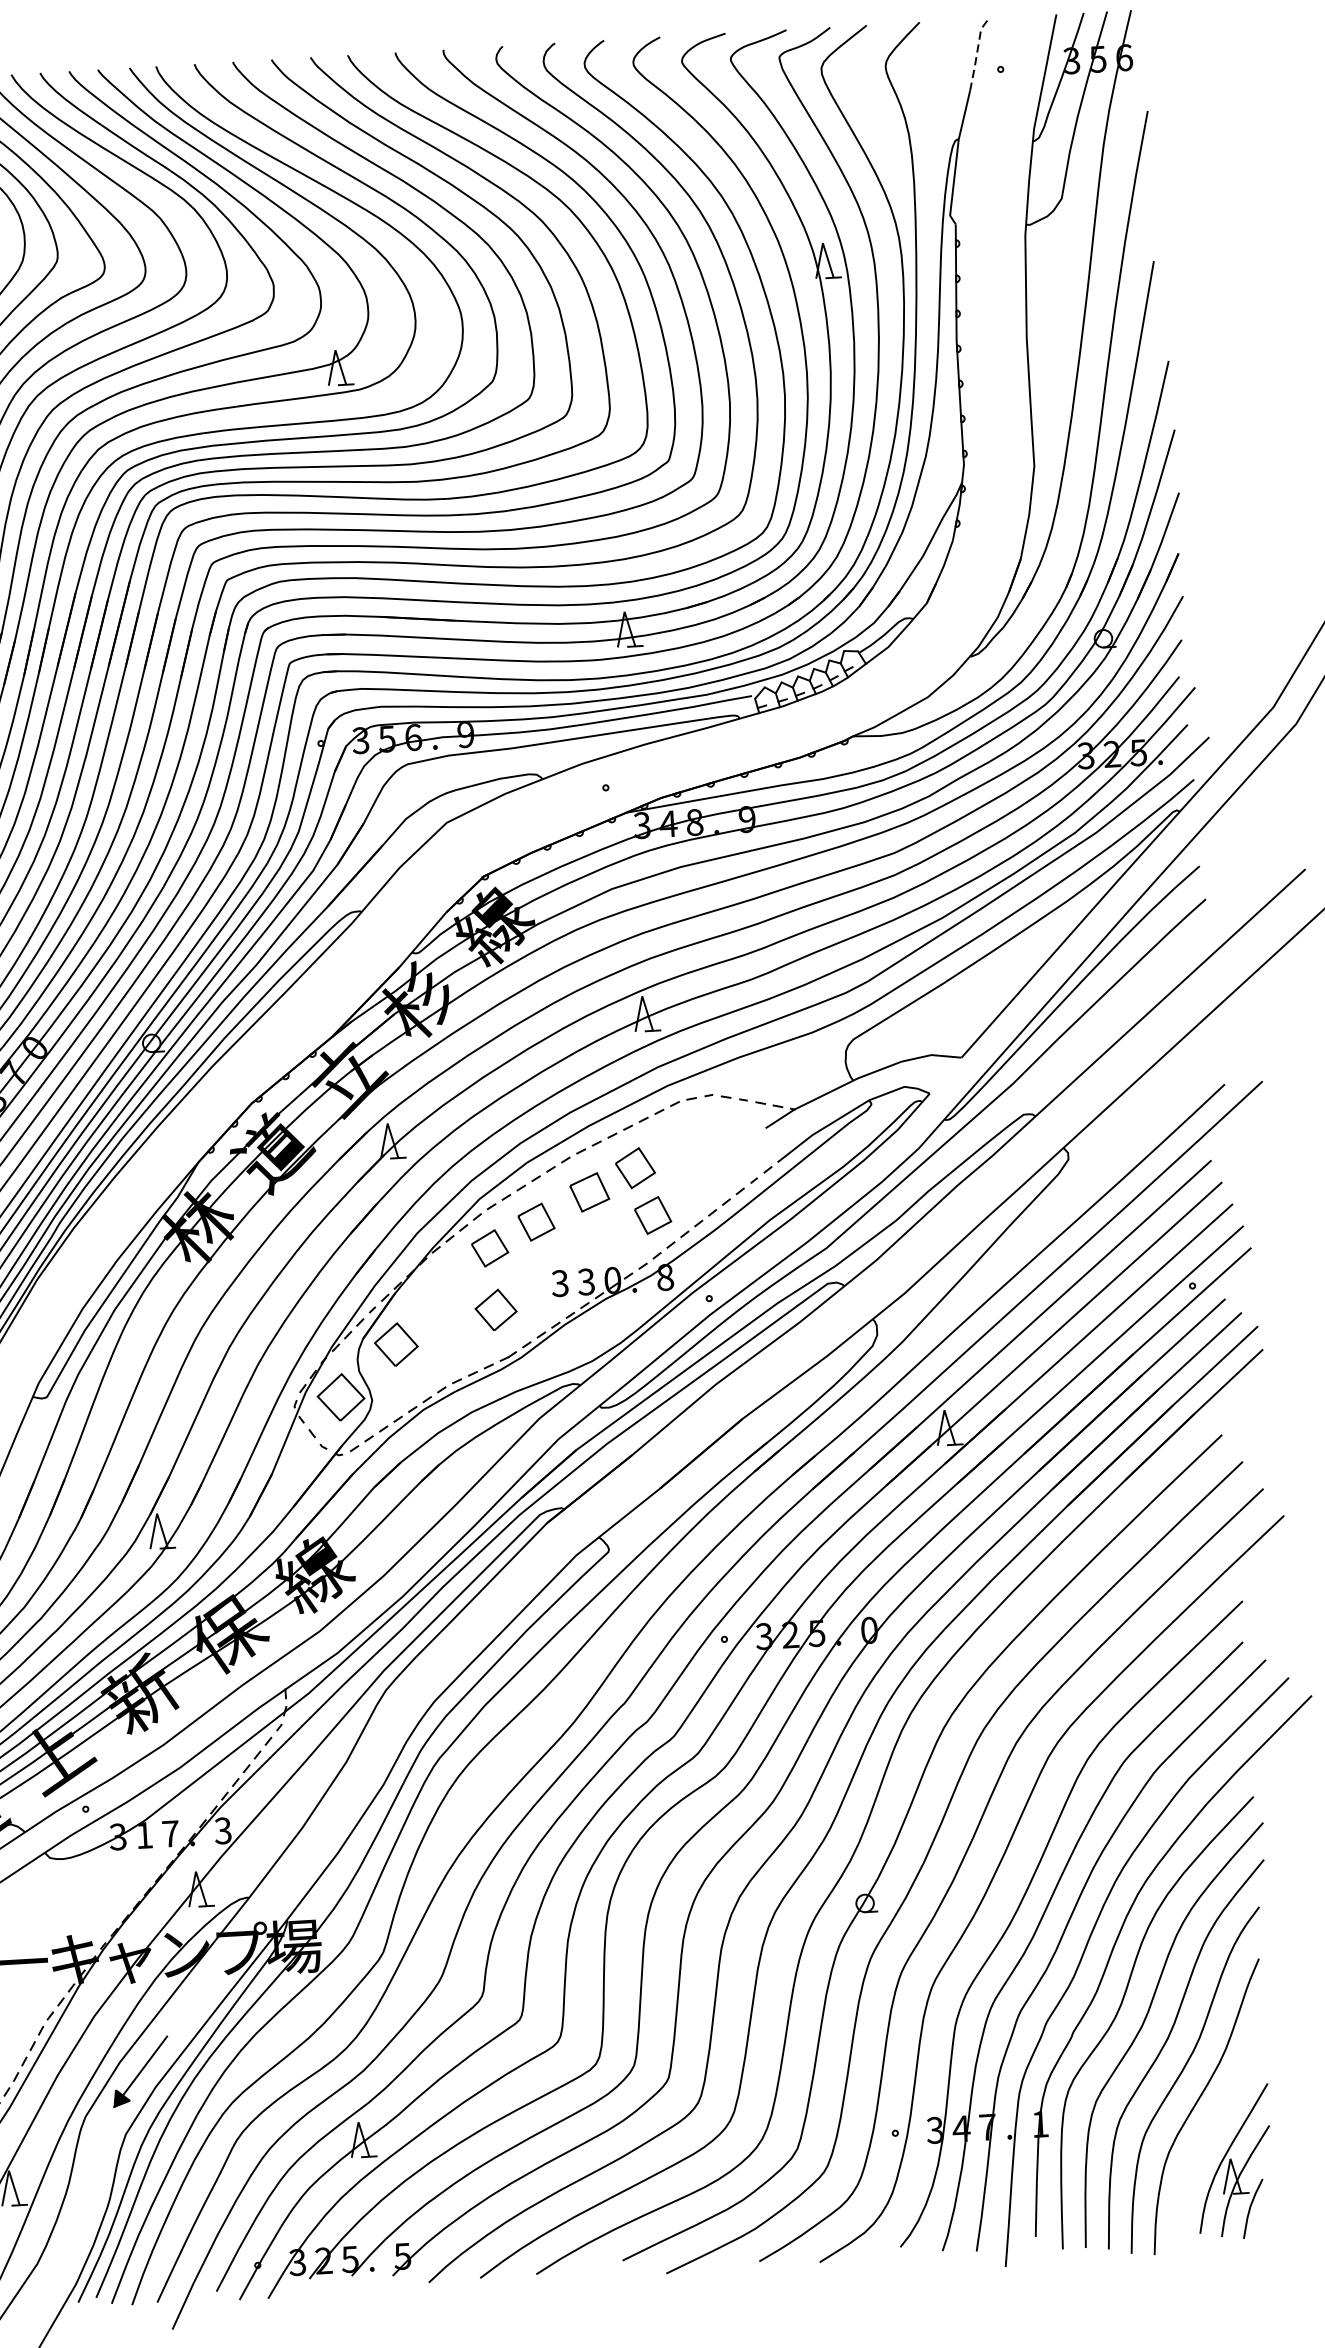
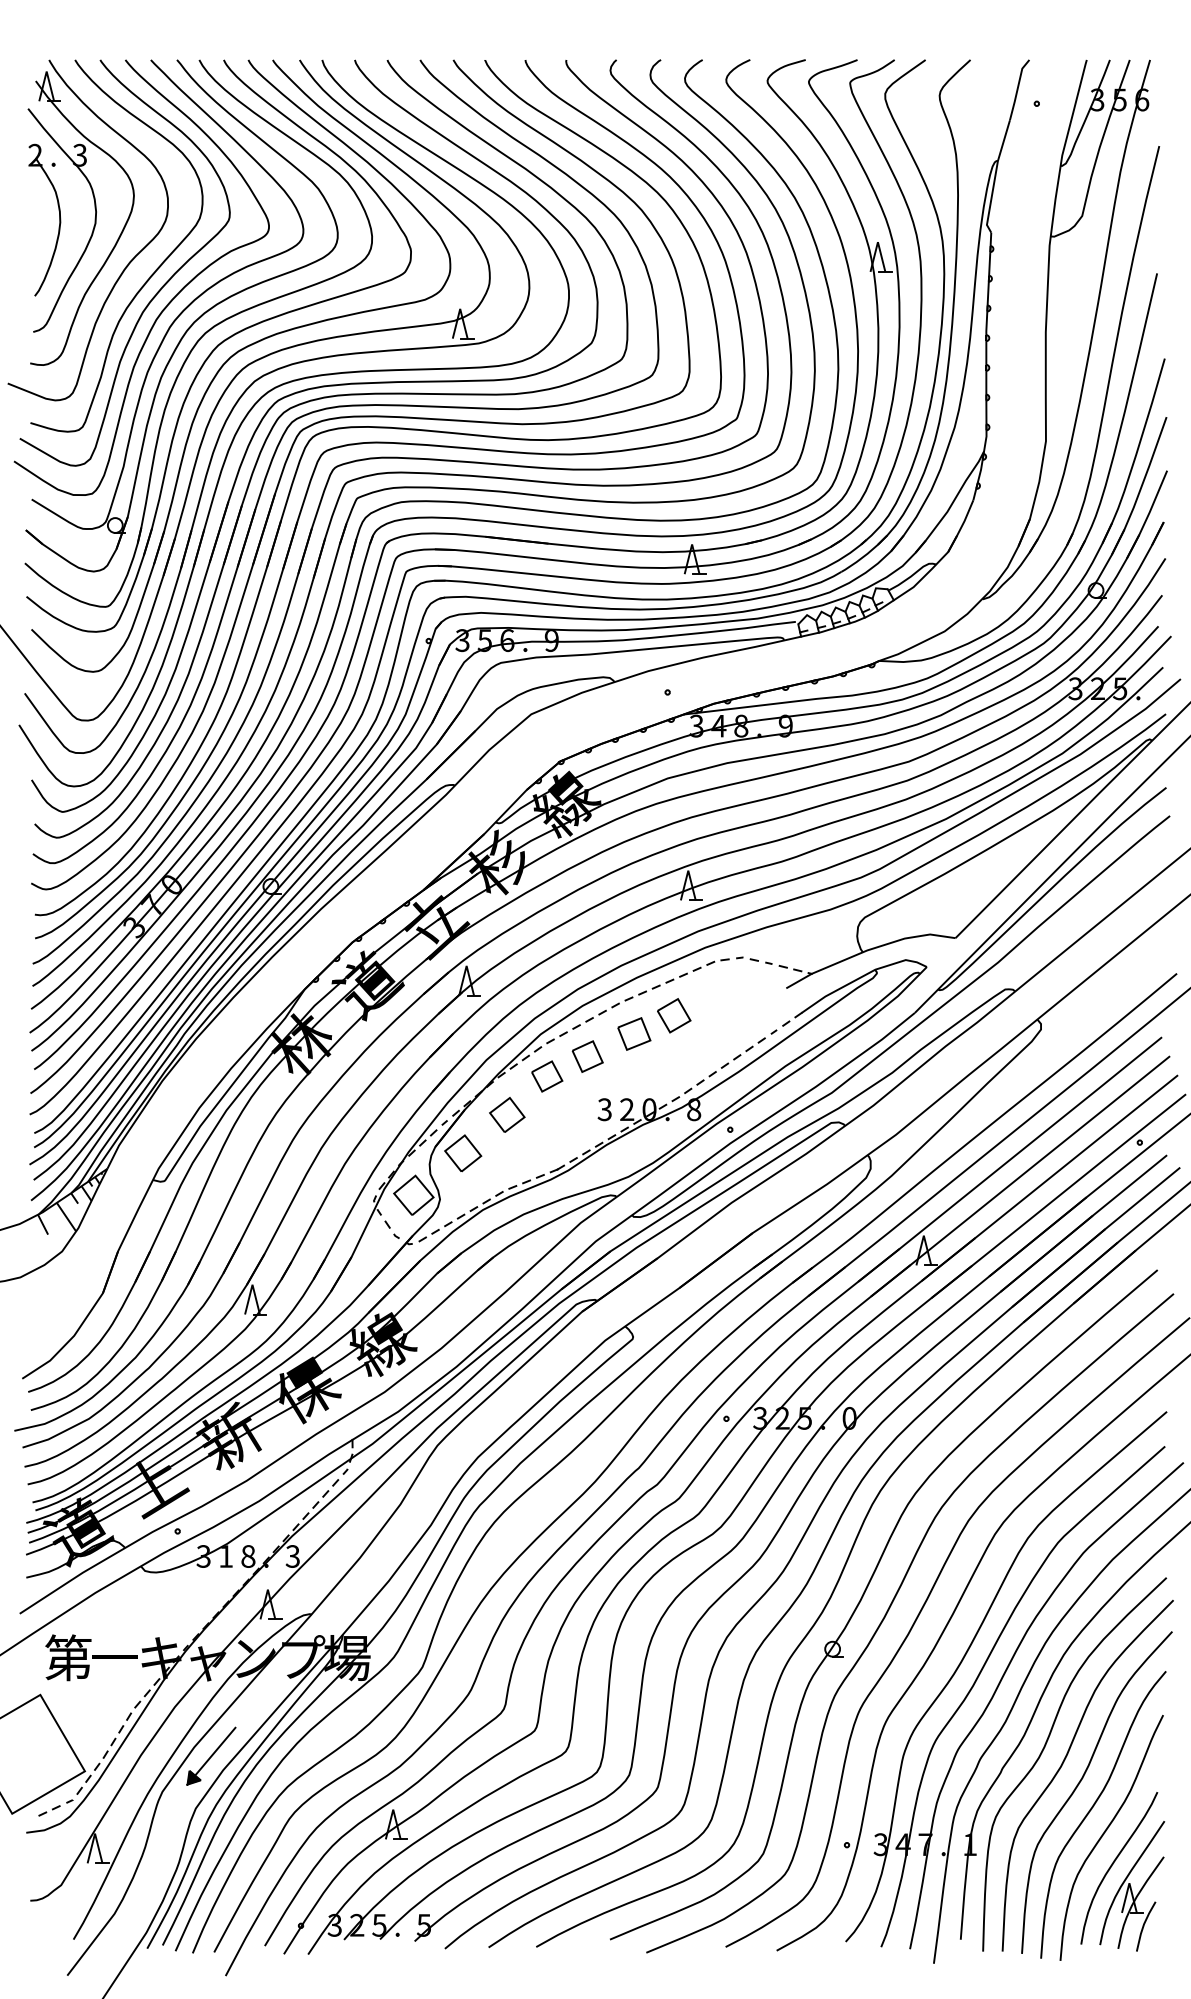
line: (976, 53) -> (1017, 89), dashed -> solid
part: (652, 1215) -> (686, 1056), removed
text: (586, 1281) -> (627, 1109), 3 -> 2
part: (496, 1309) -> (507, 1114), moved
text: (170, 1833) -> (248, 1556), 7 -> 8
curve: (1211, 2136) -> (1114, 1863), added

